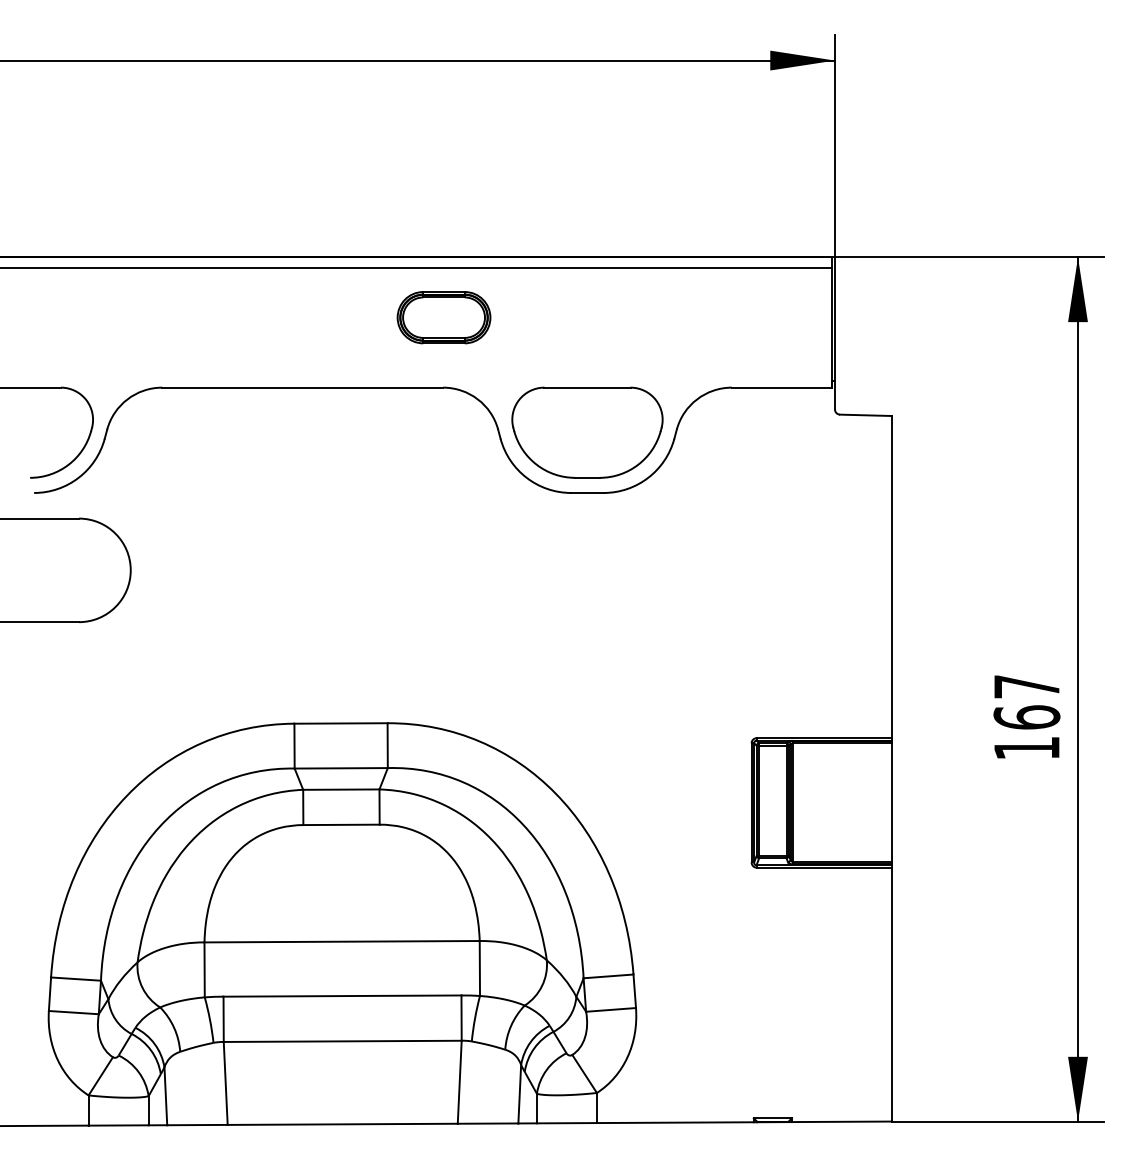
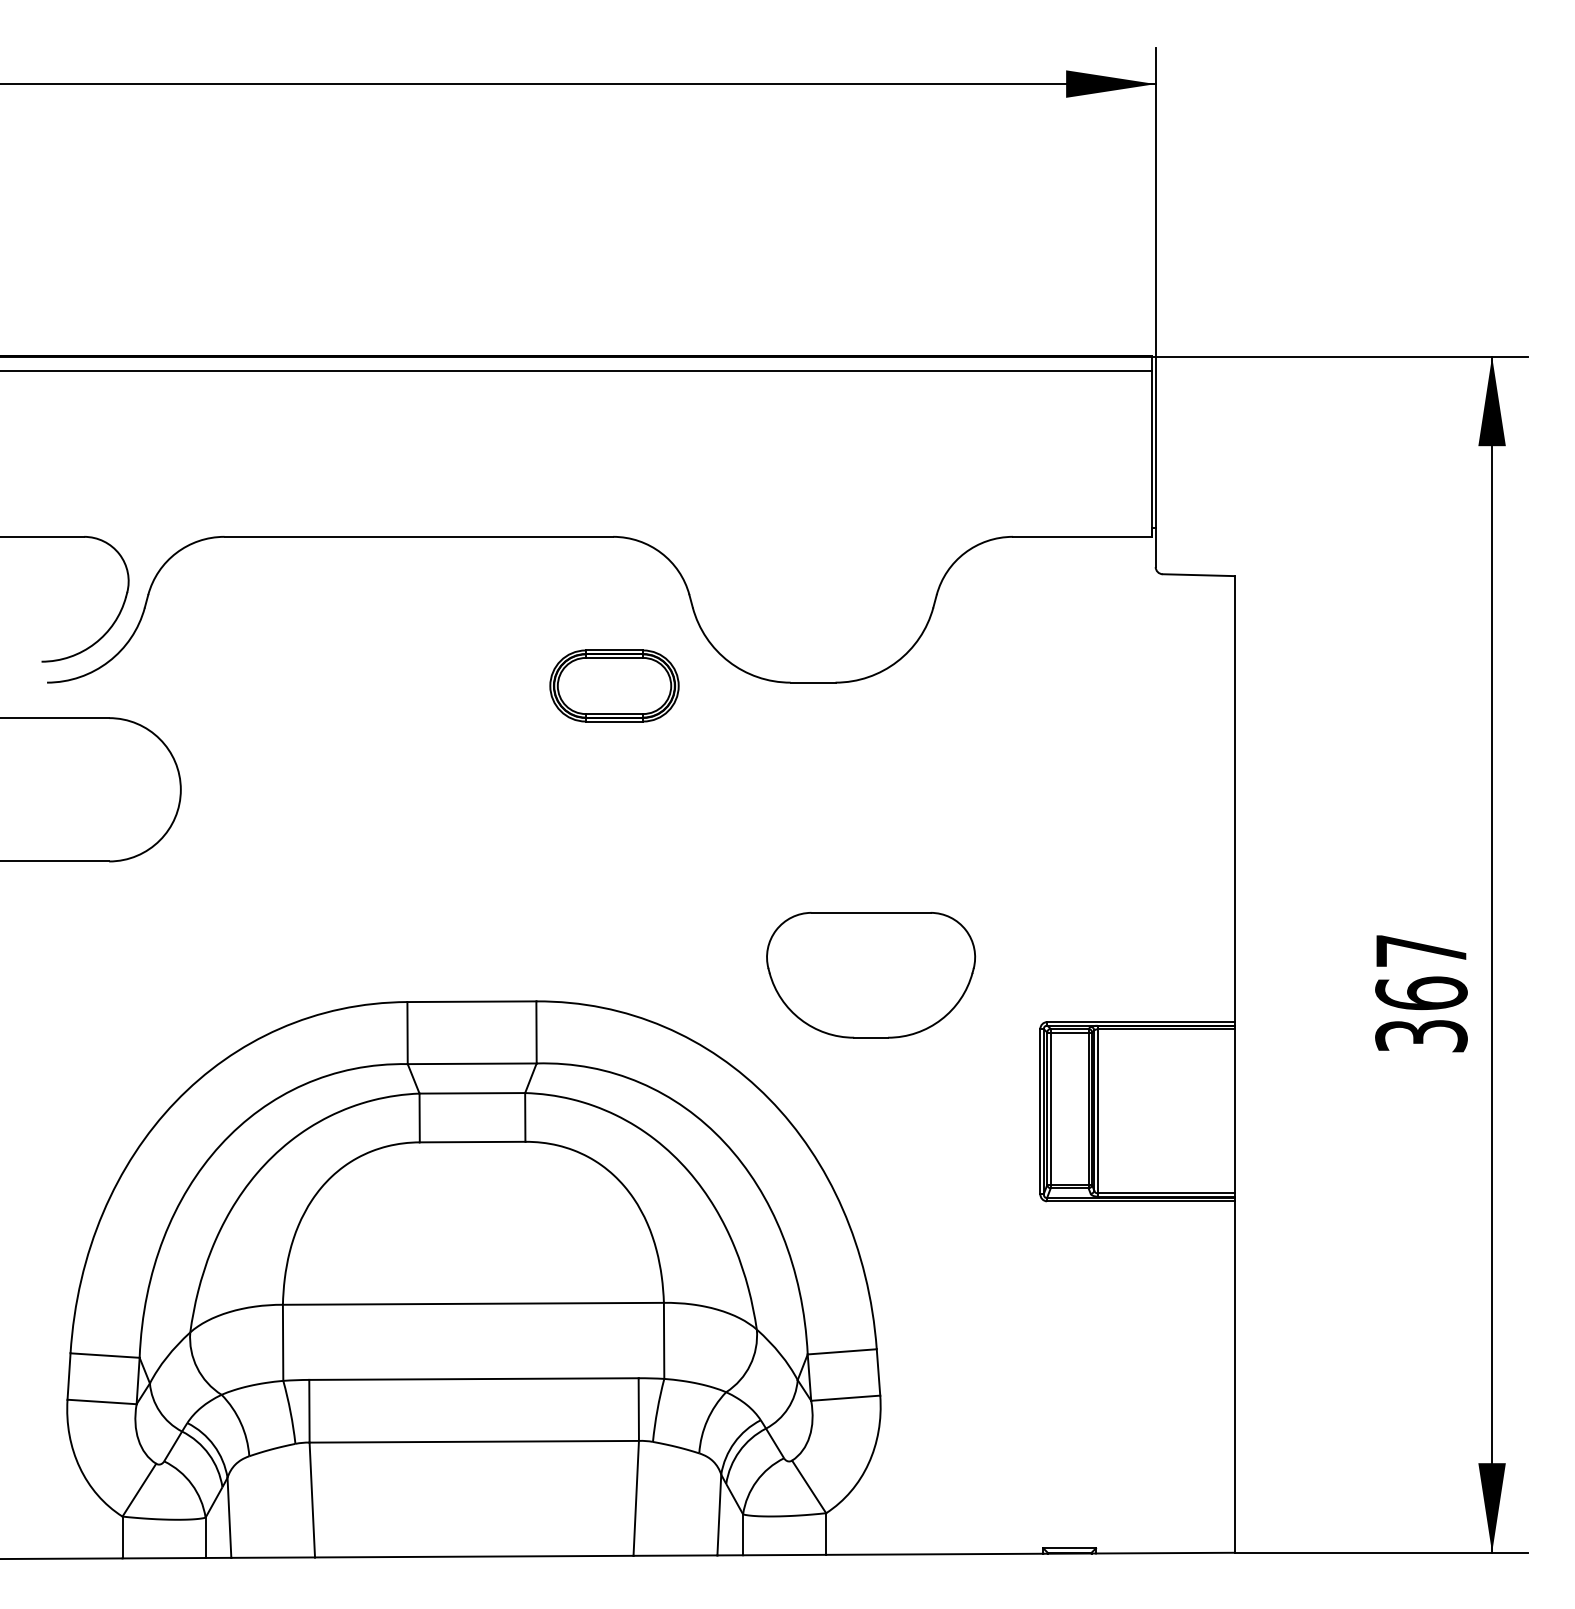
part: (444, 317) -> (614, 685), moved
part: (587, 432) -> (871, 975), moved
text: (1027, 748) -> (1421, 1036), 167 -> 367

